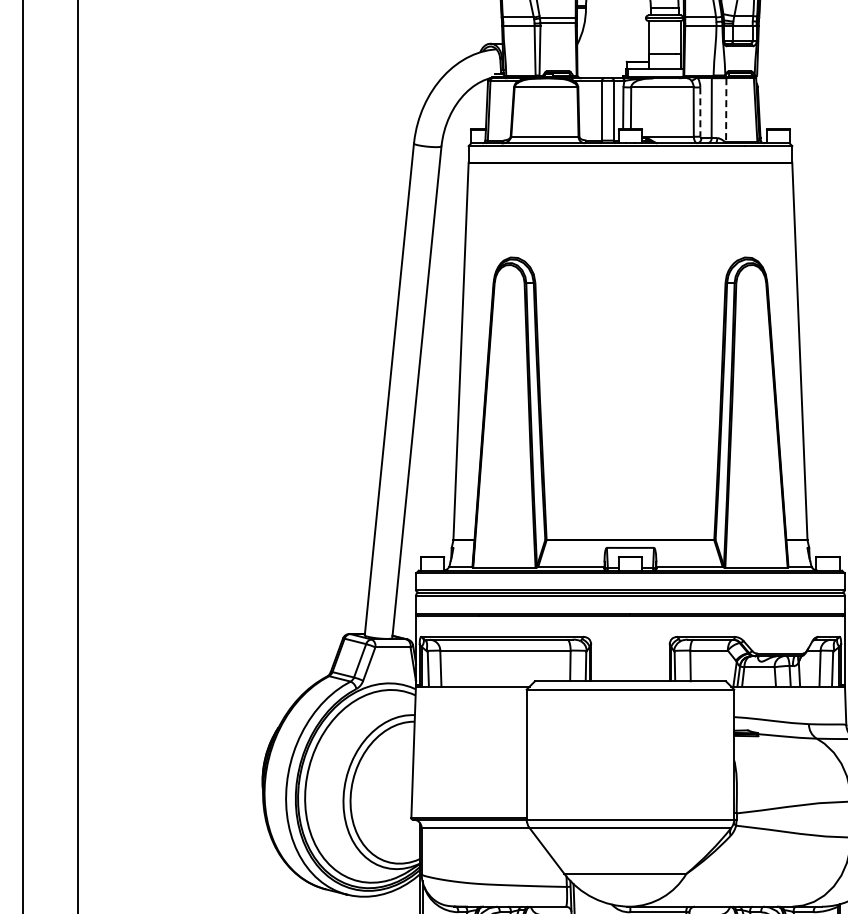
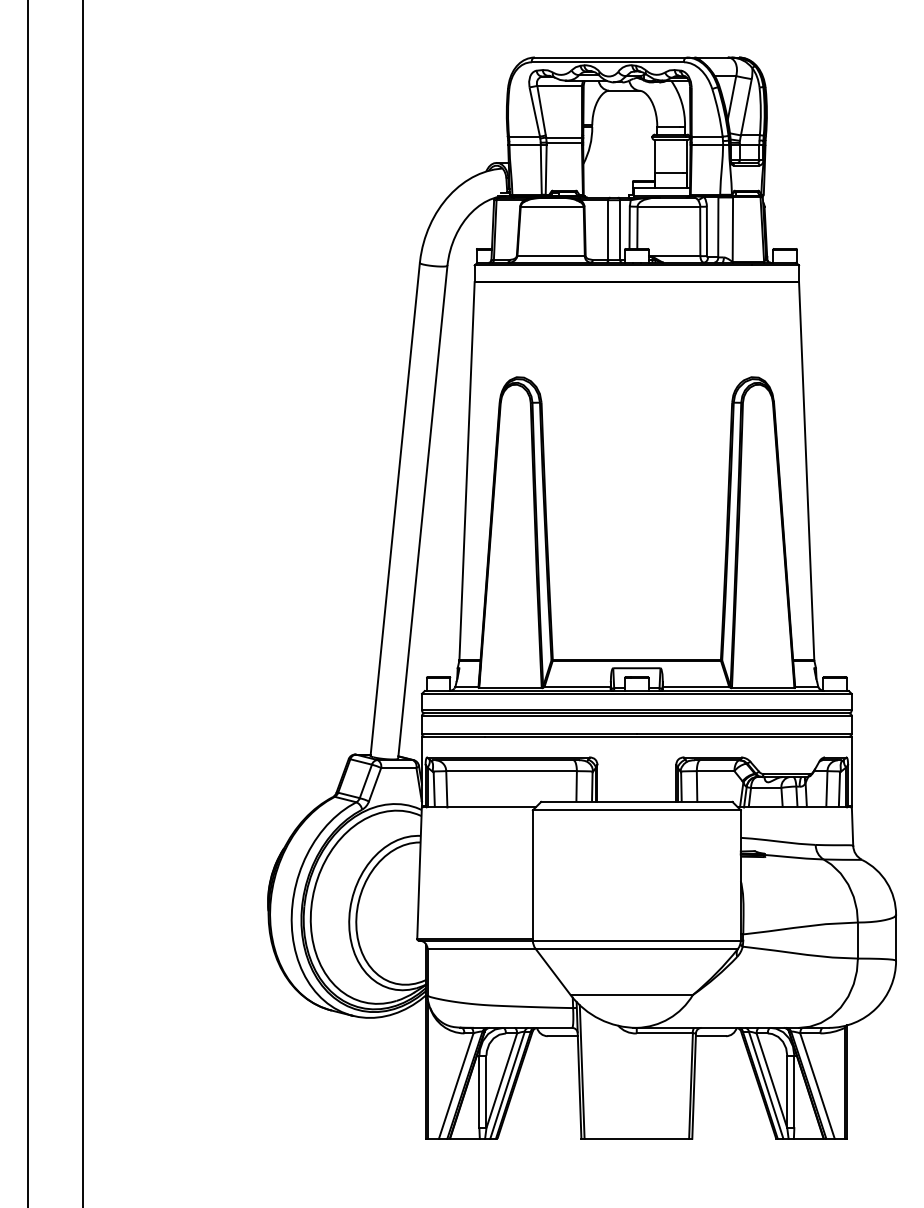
line: (725, 110) -> (732, 229), dashed -> solid
line: (699, 112) -> (706, 231), dashed -> solid

